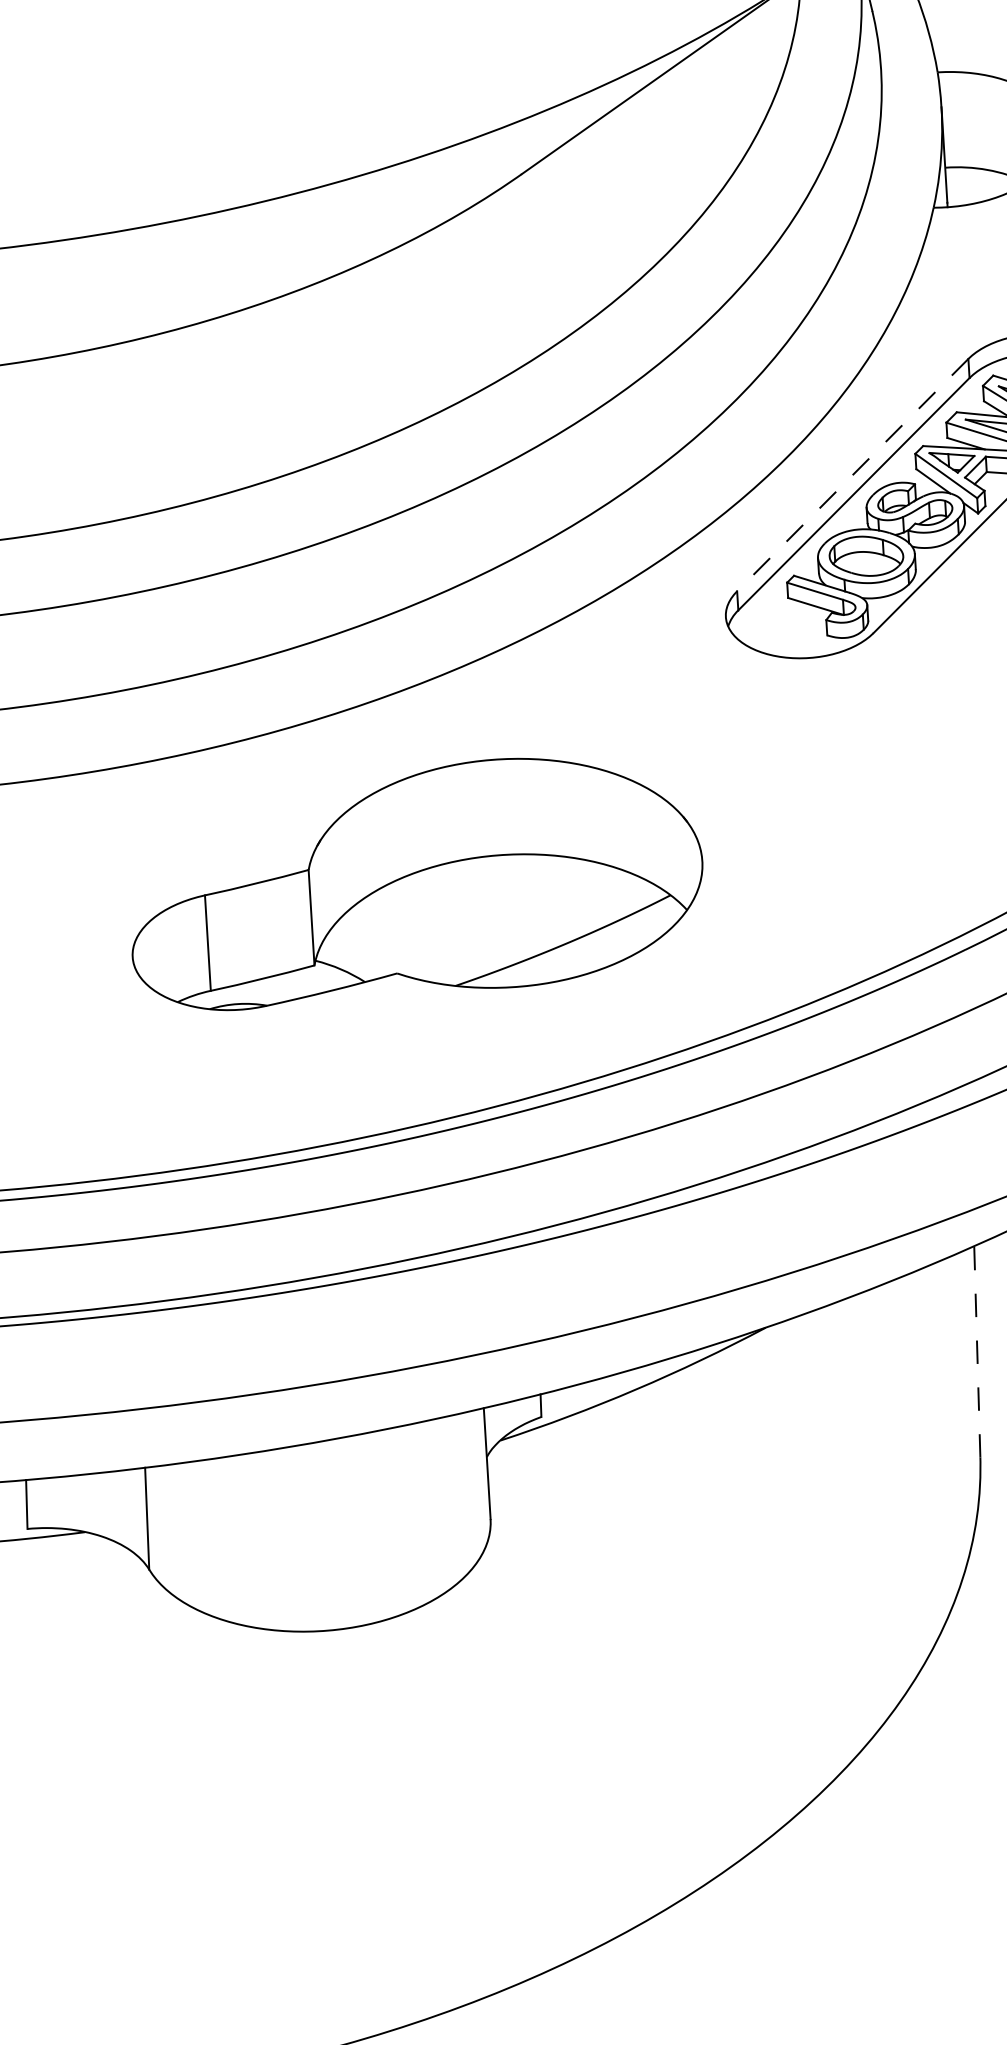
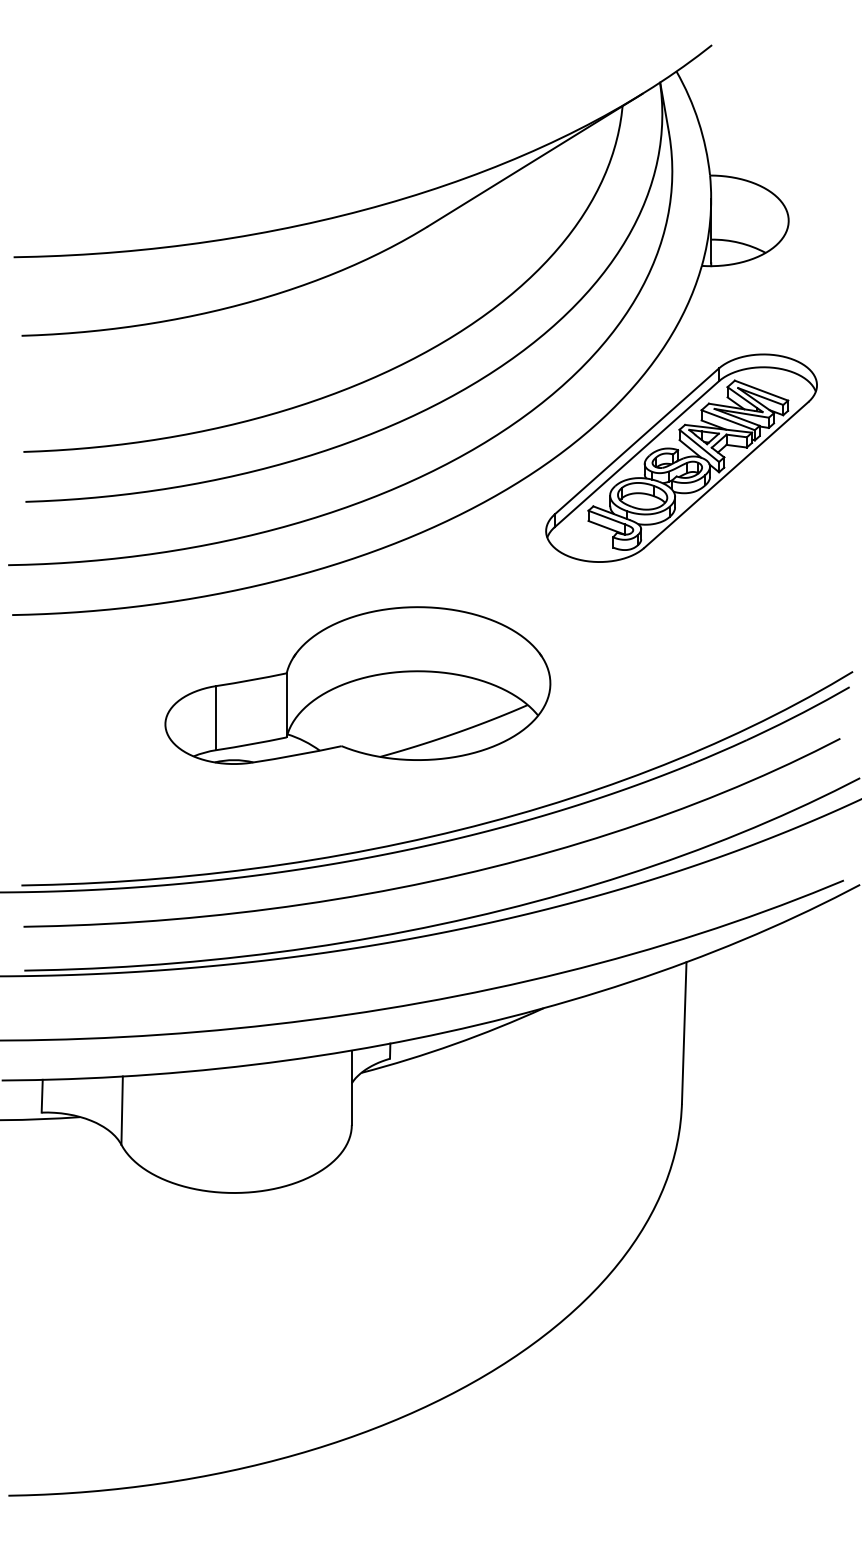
line: (852, 475) -> (636, 441), dashed -> solid
part: (415, 881) -> (357, 685), moved
line: (977, 1352) -> (684, 1033), dashed -> solid

